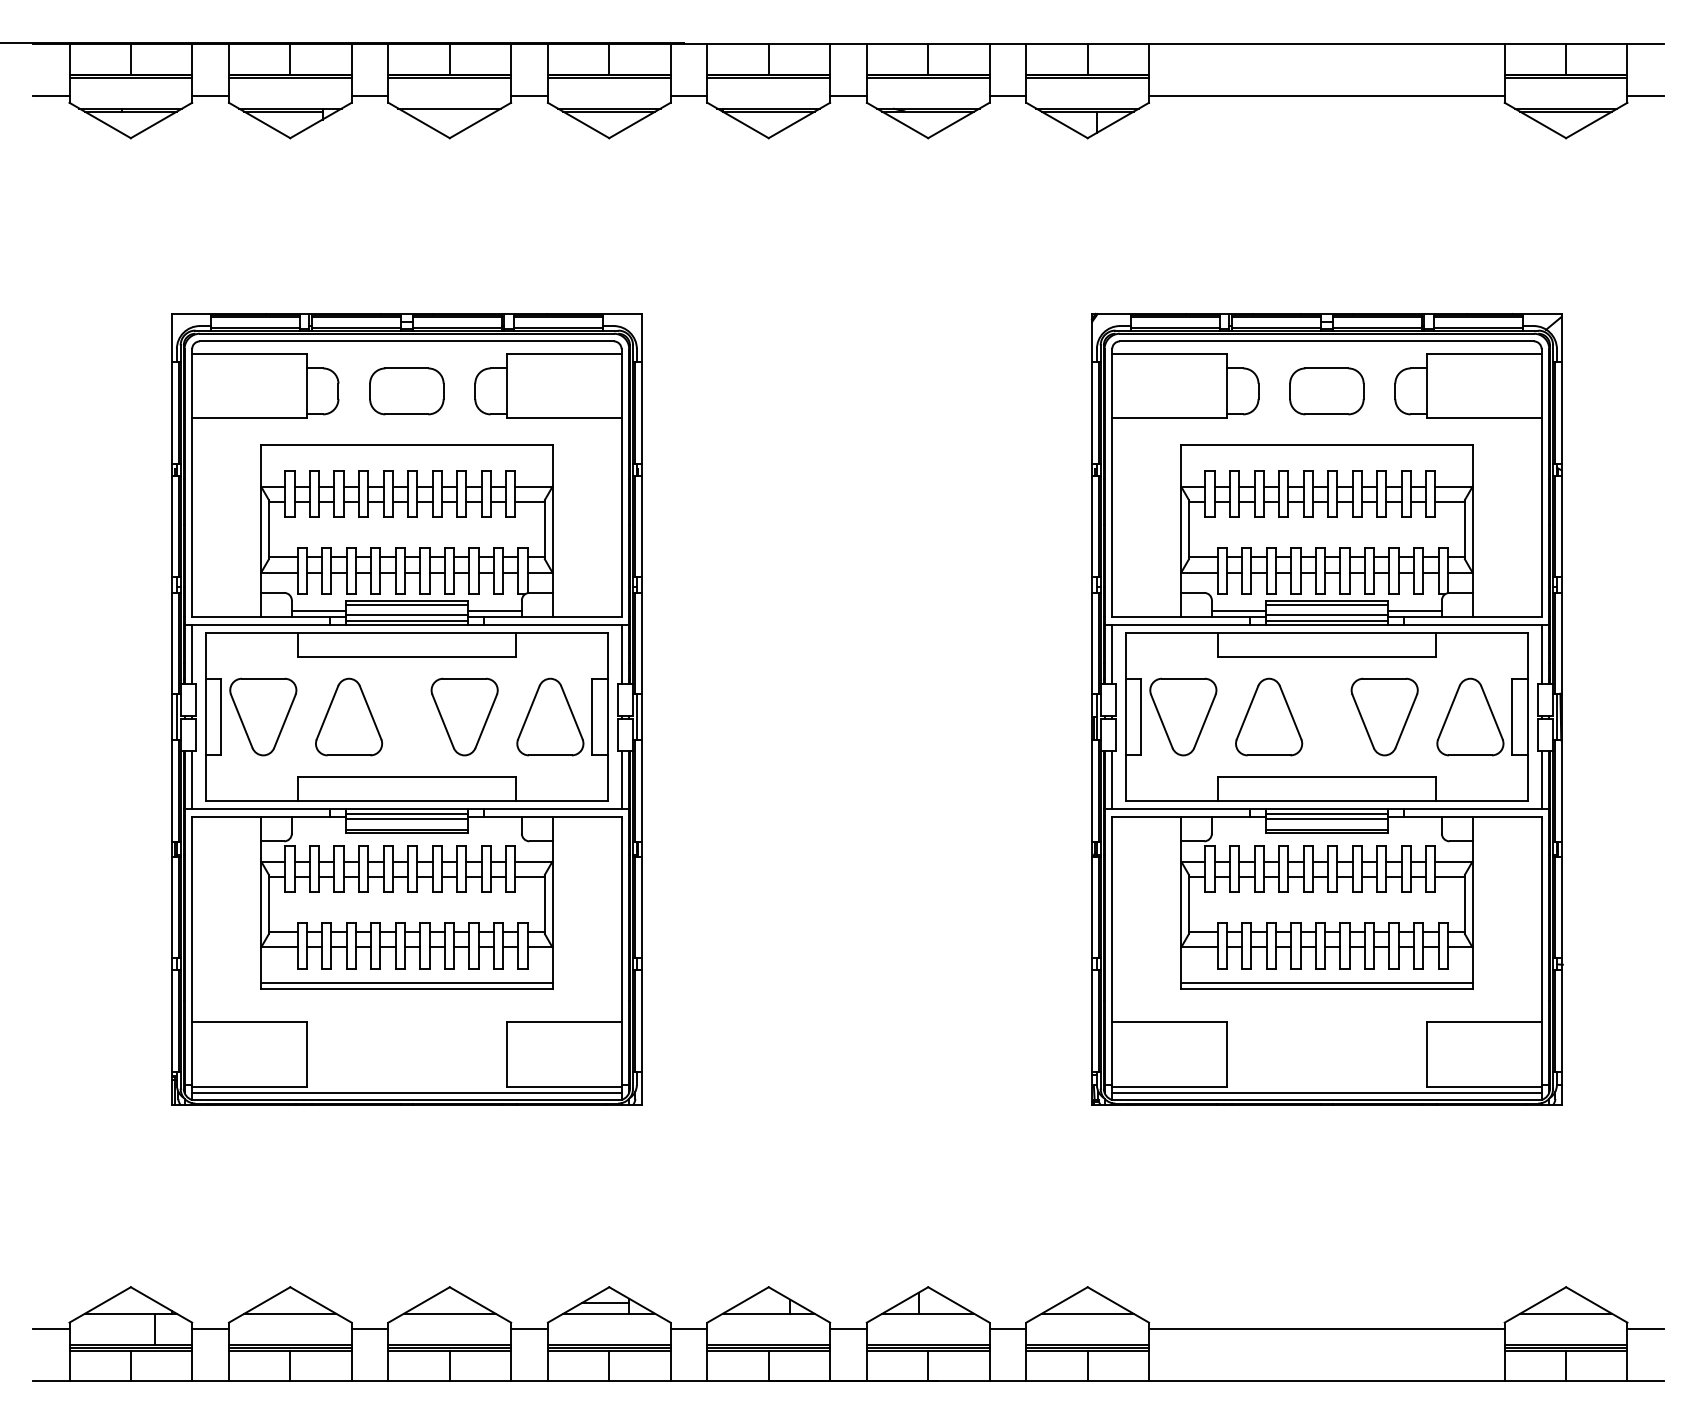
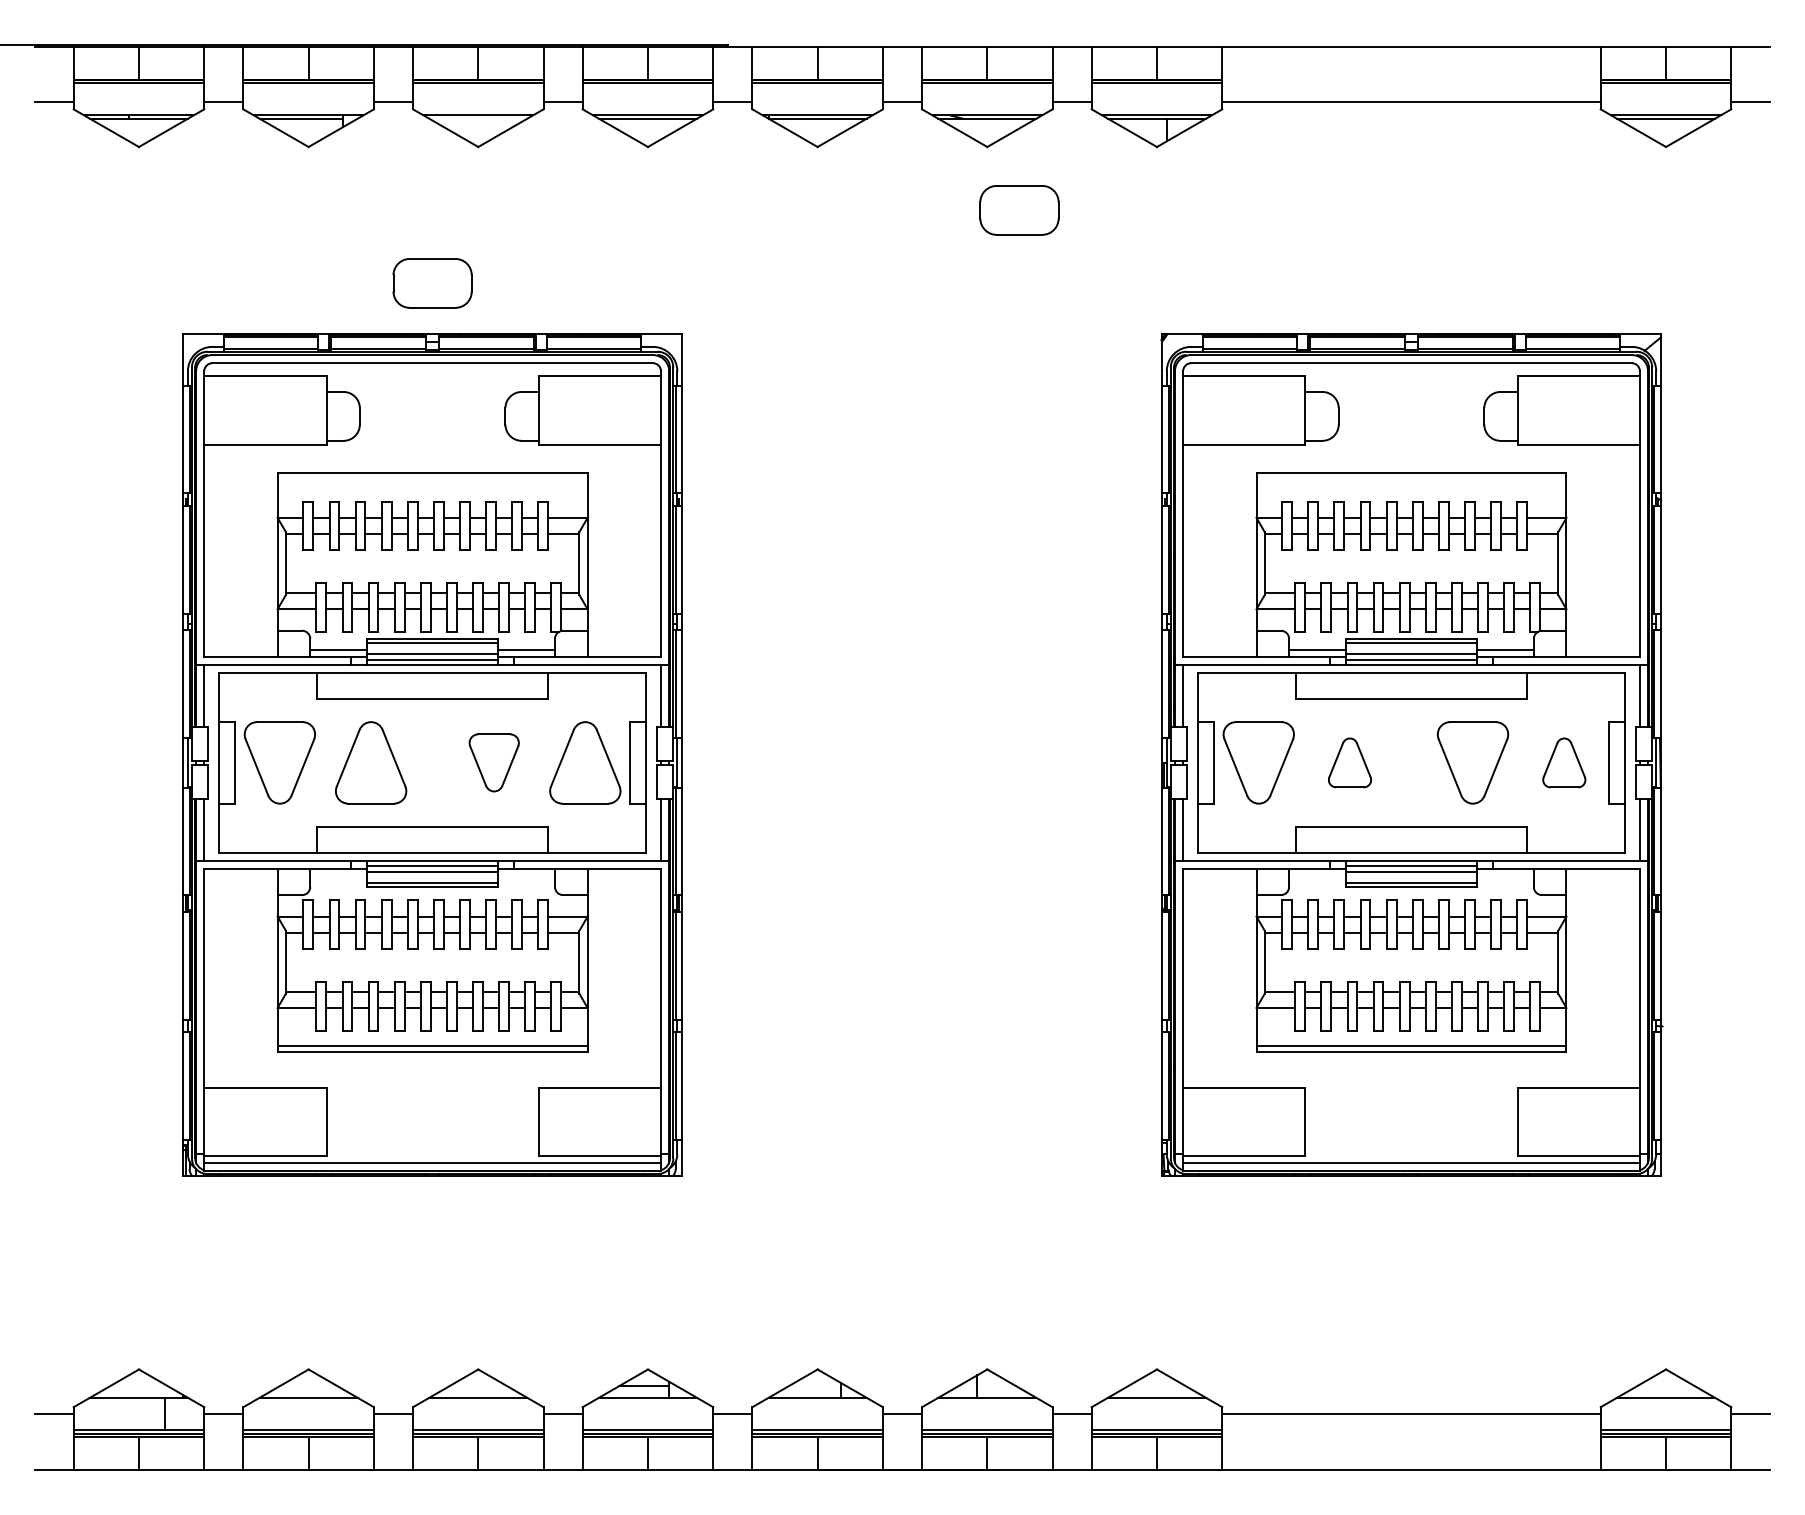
part: (406, 391) -> (432, 283), moved
part: (1326, 391) -> (1019, 210), moved
part: (465, 716) -> (494, 762), size x0.7
part: (1268, 716) -> (1349, 762), size x0.6
part: (1470, 716) -> (1564, 762), size x0.6

